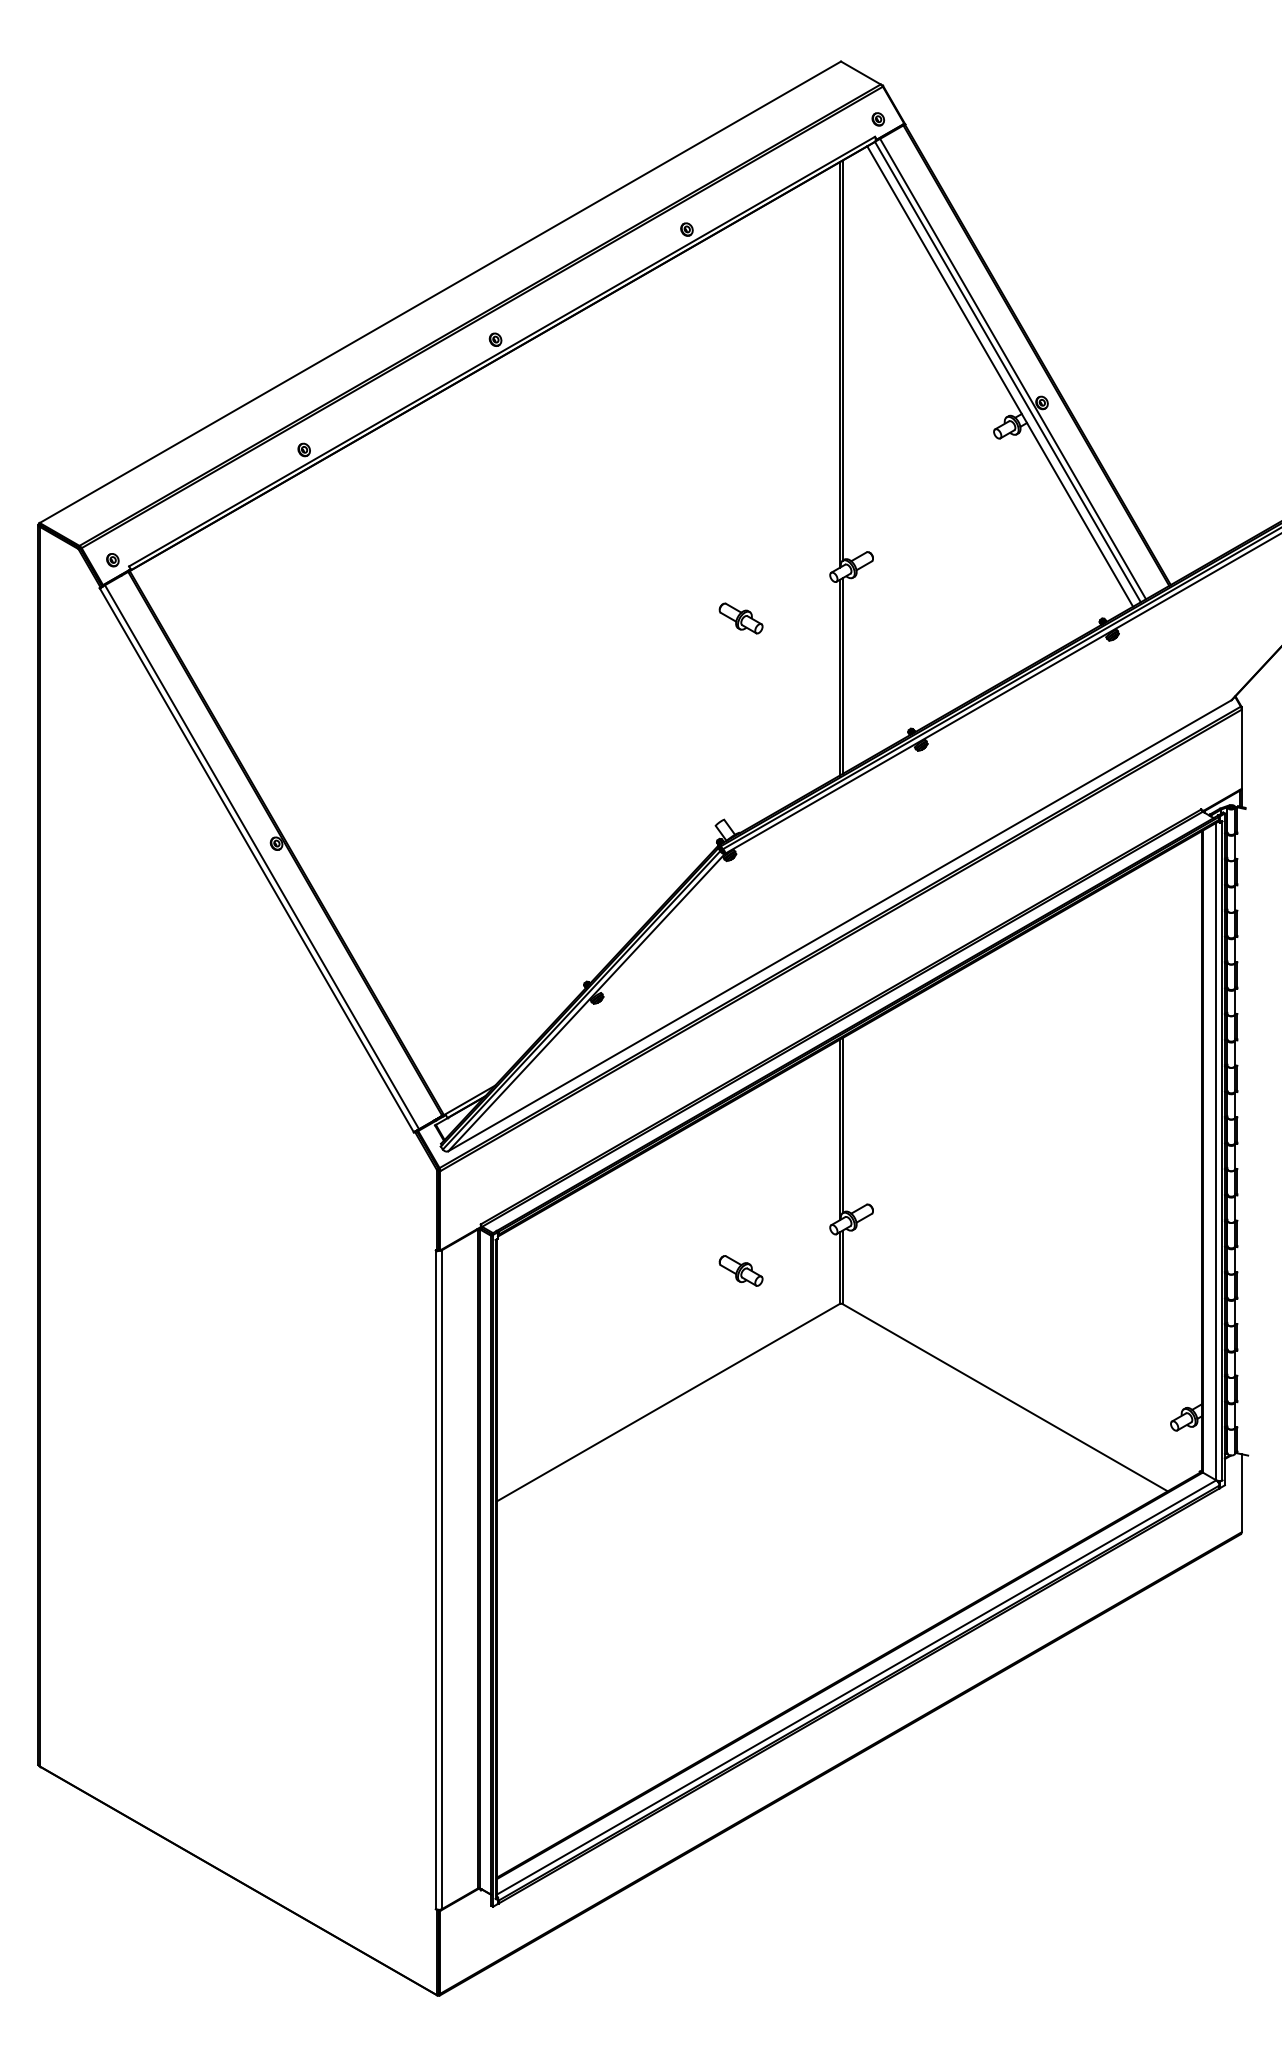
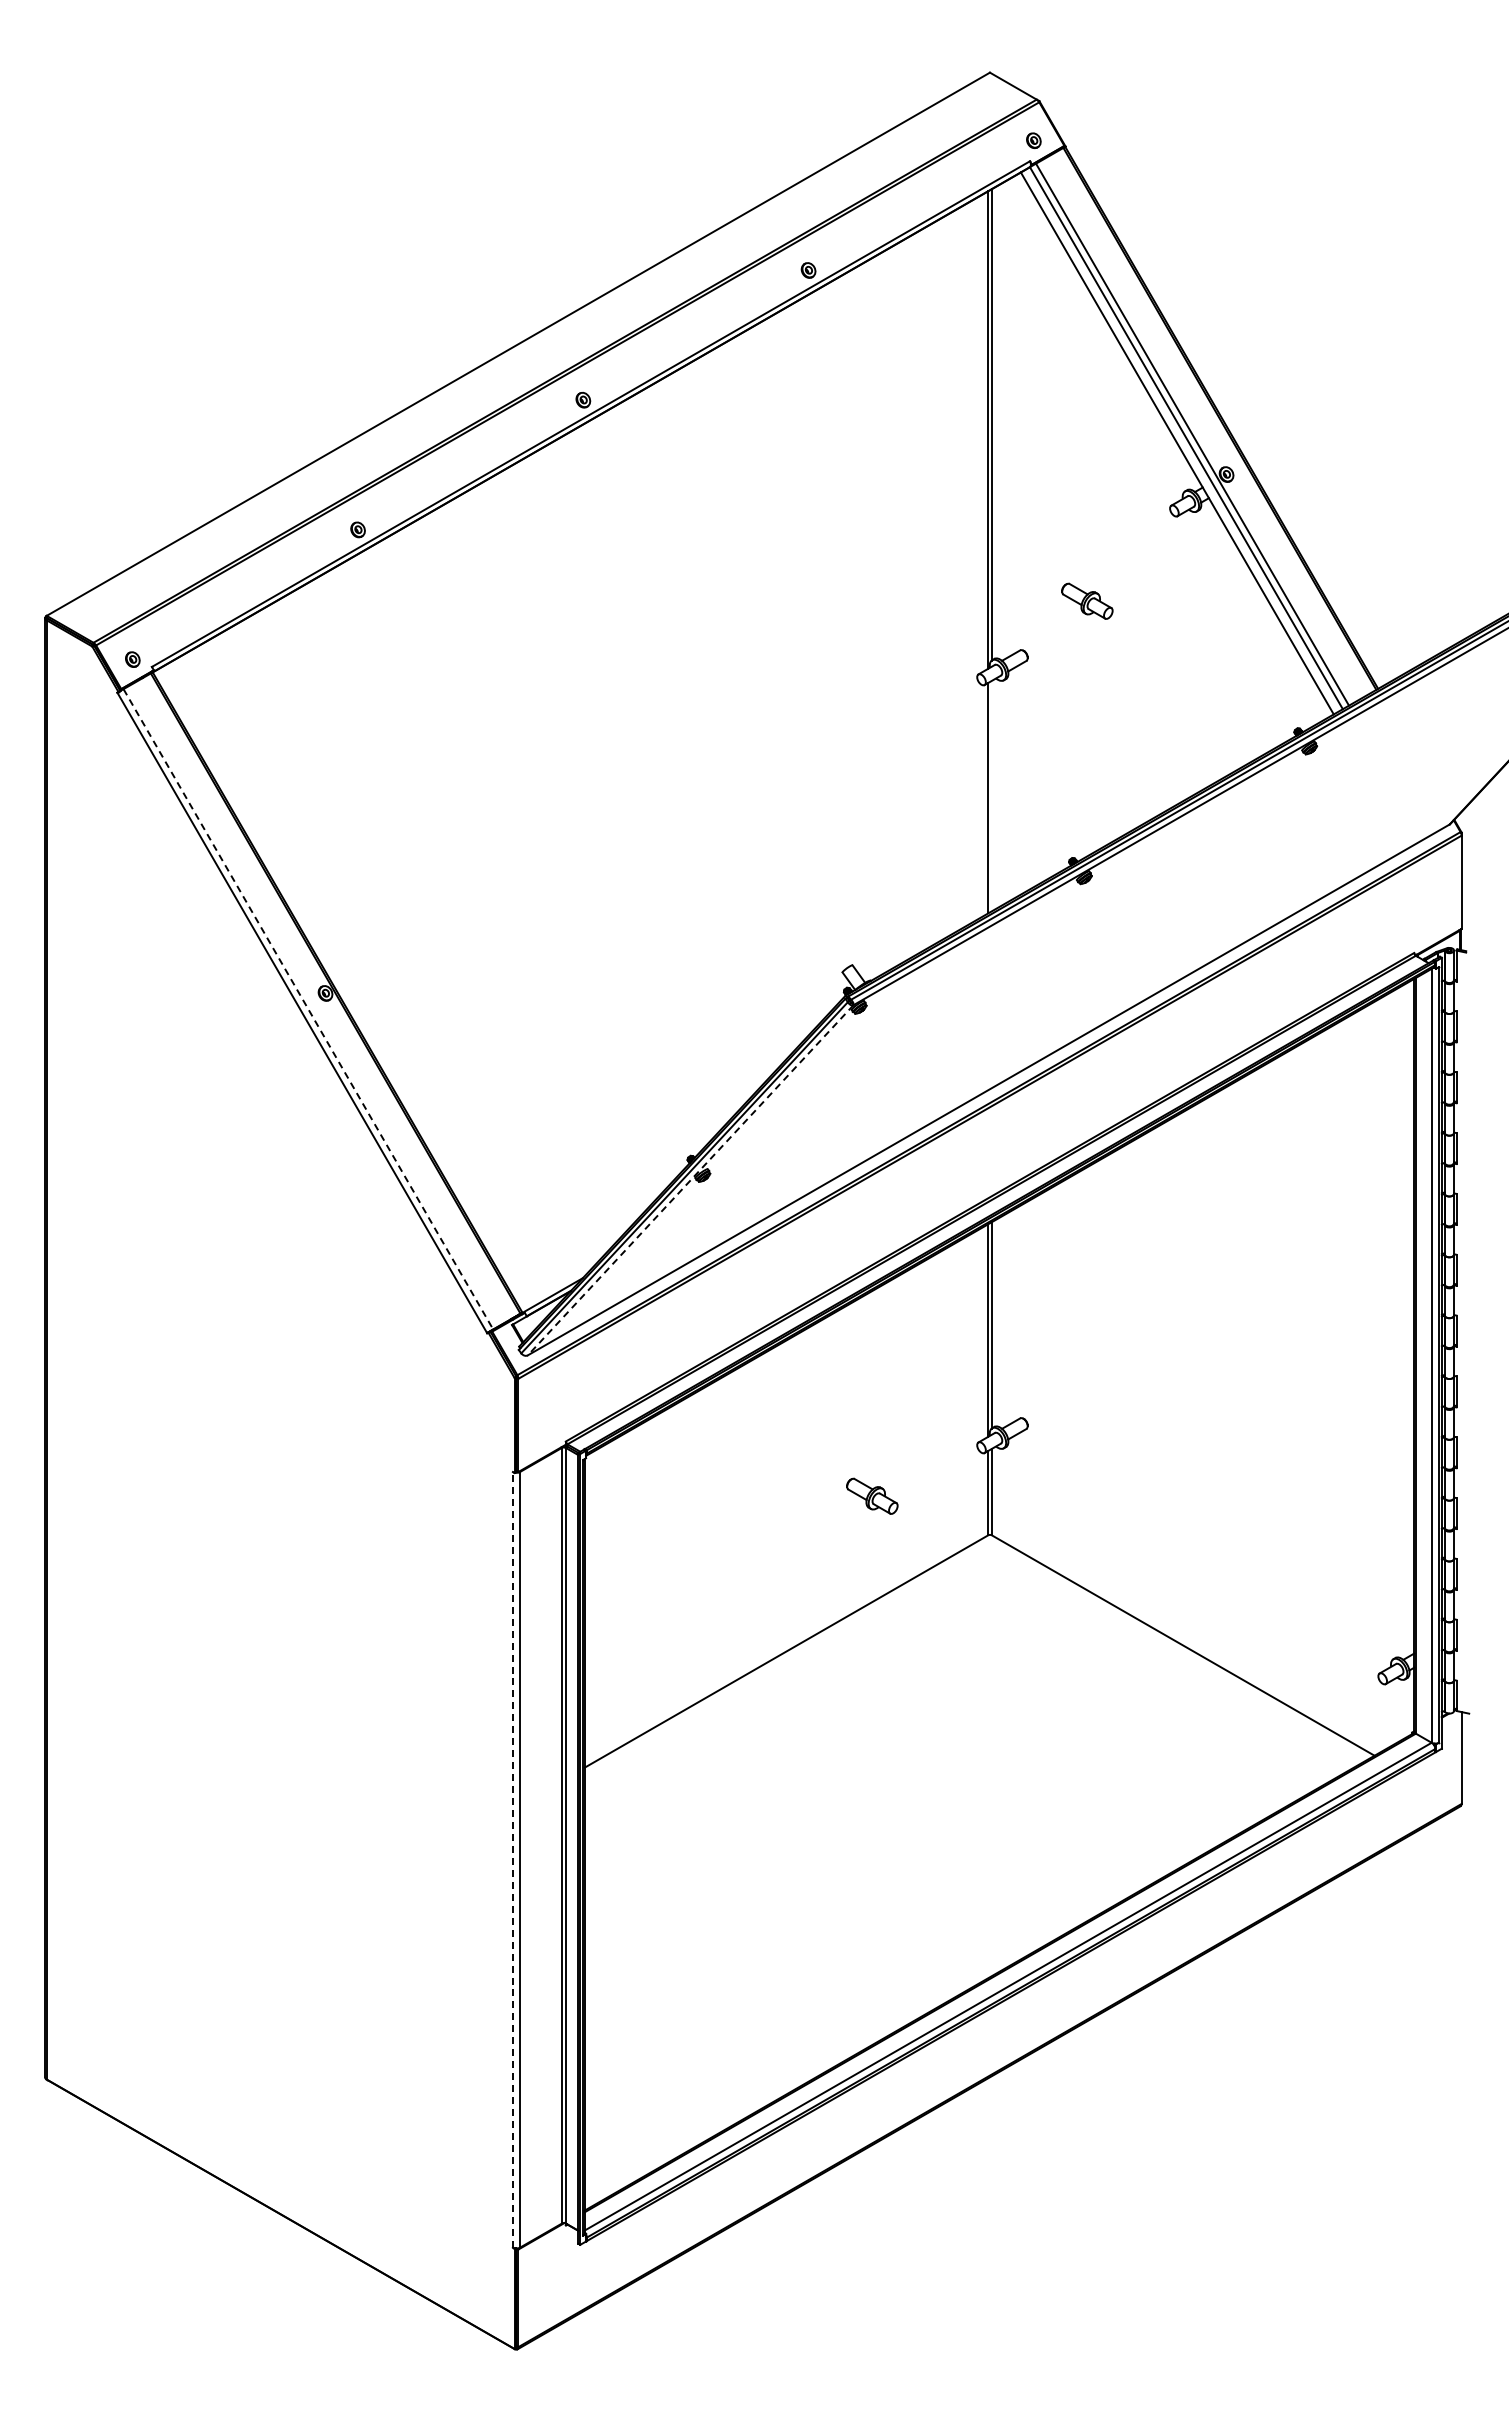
part: (741, 617) -> (1087, 600), moved
line: (842, 675) -> (991, 795), removed
line: (262, 857) -> (308, 1009), solid -> dashed
line: (586, 1002) -> (690, 1180), solid -> dashed
line: (435, 1579) -> (512, 1859), solid -> dashed

